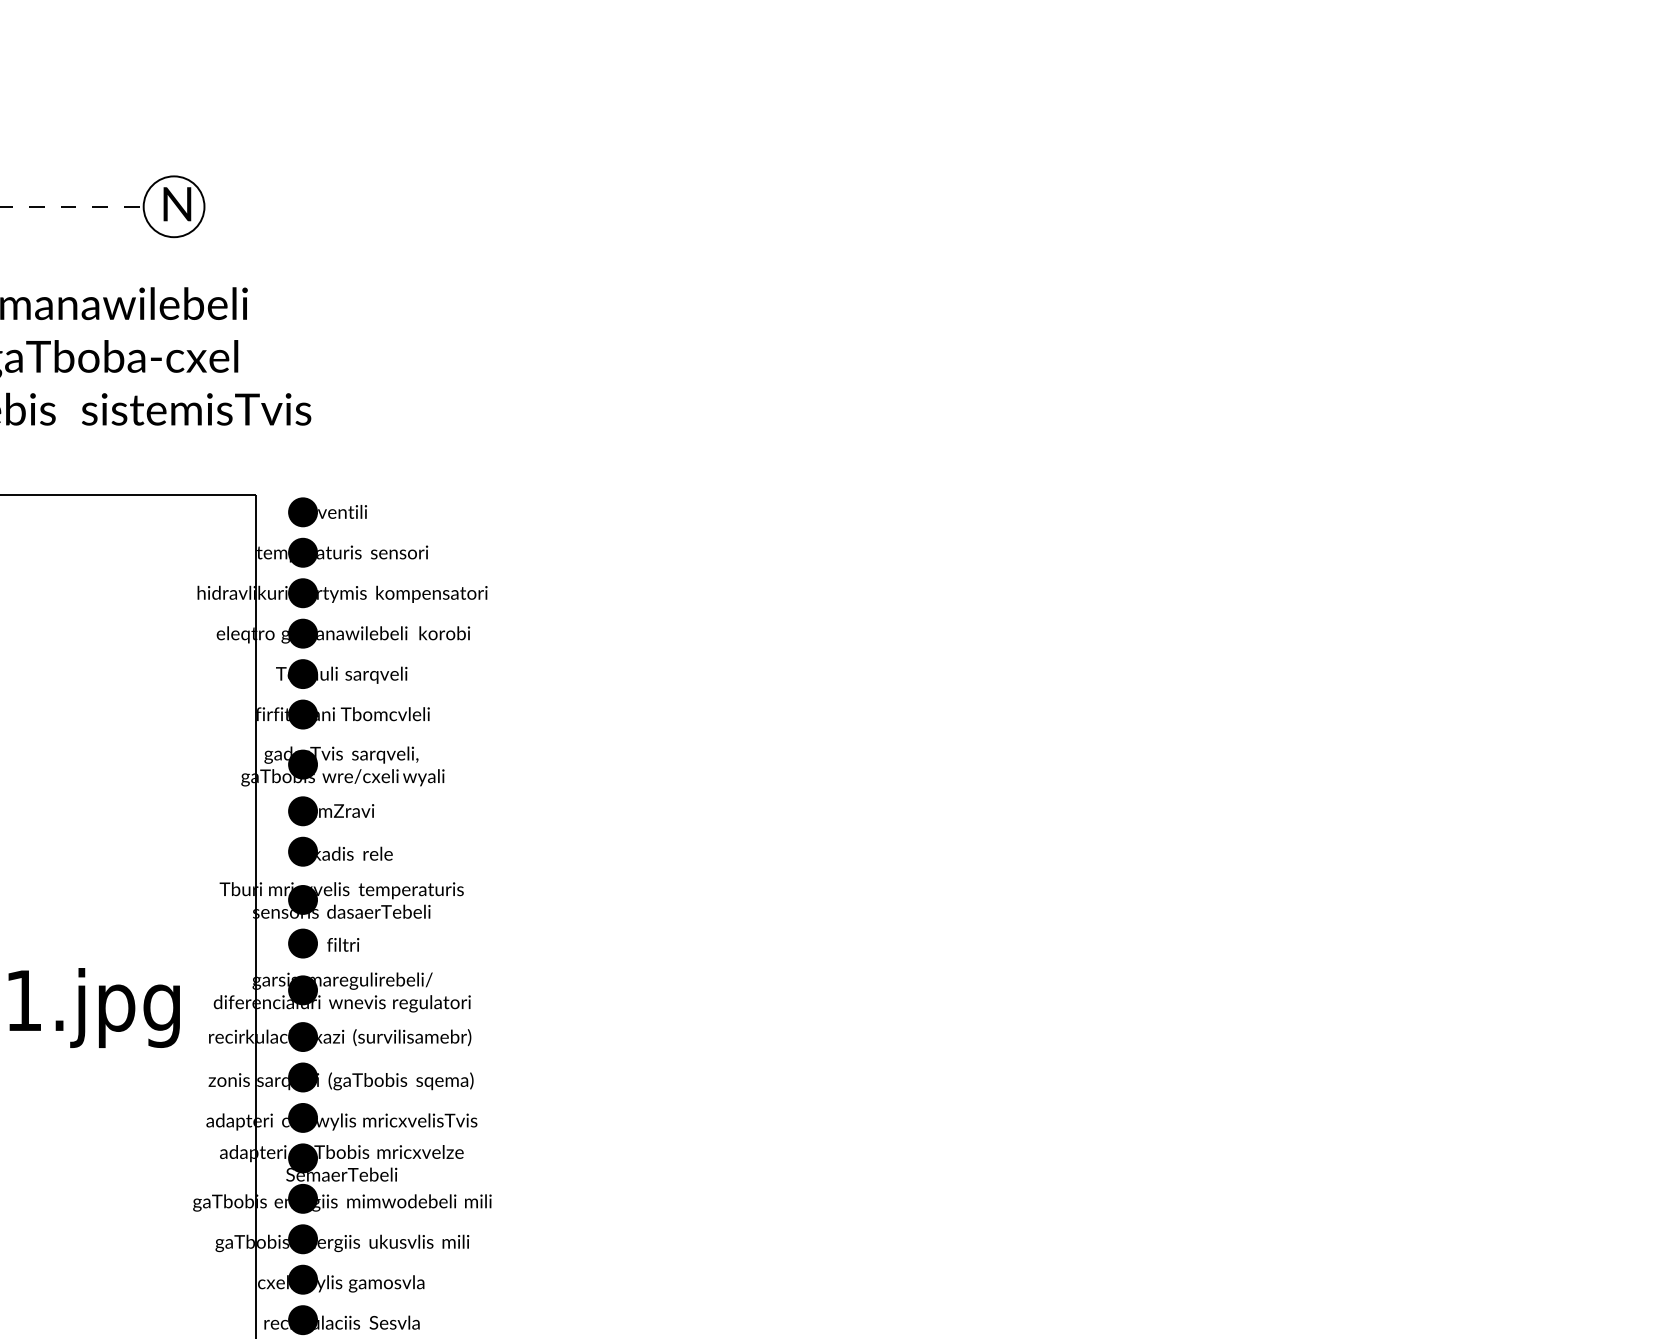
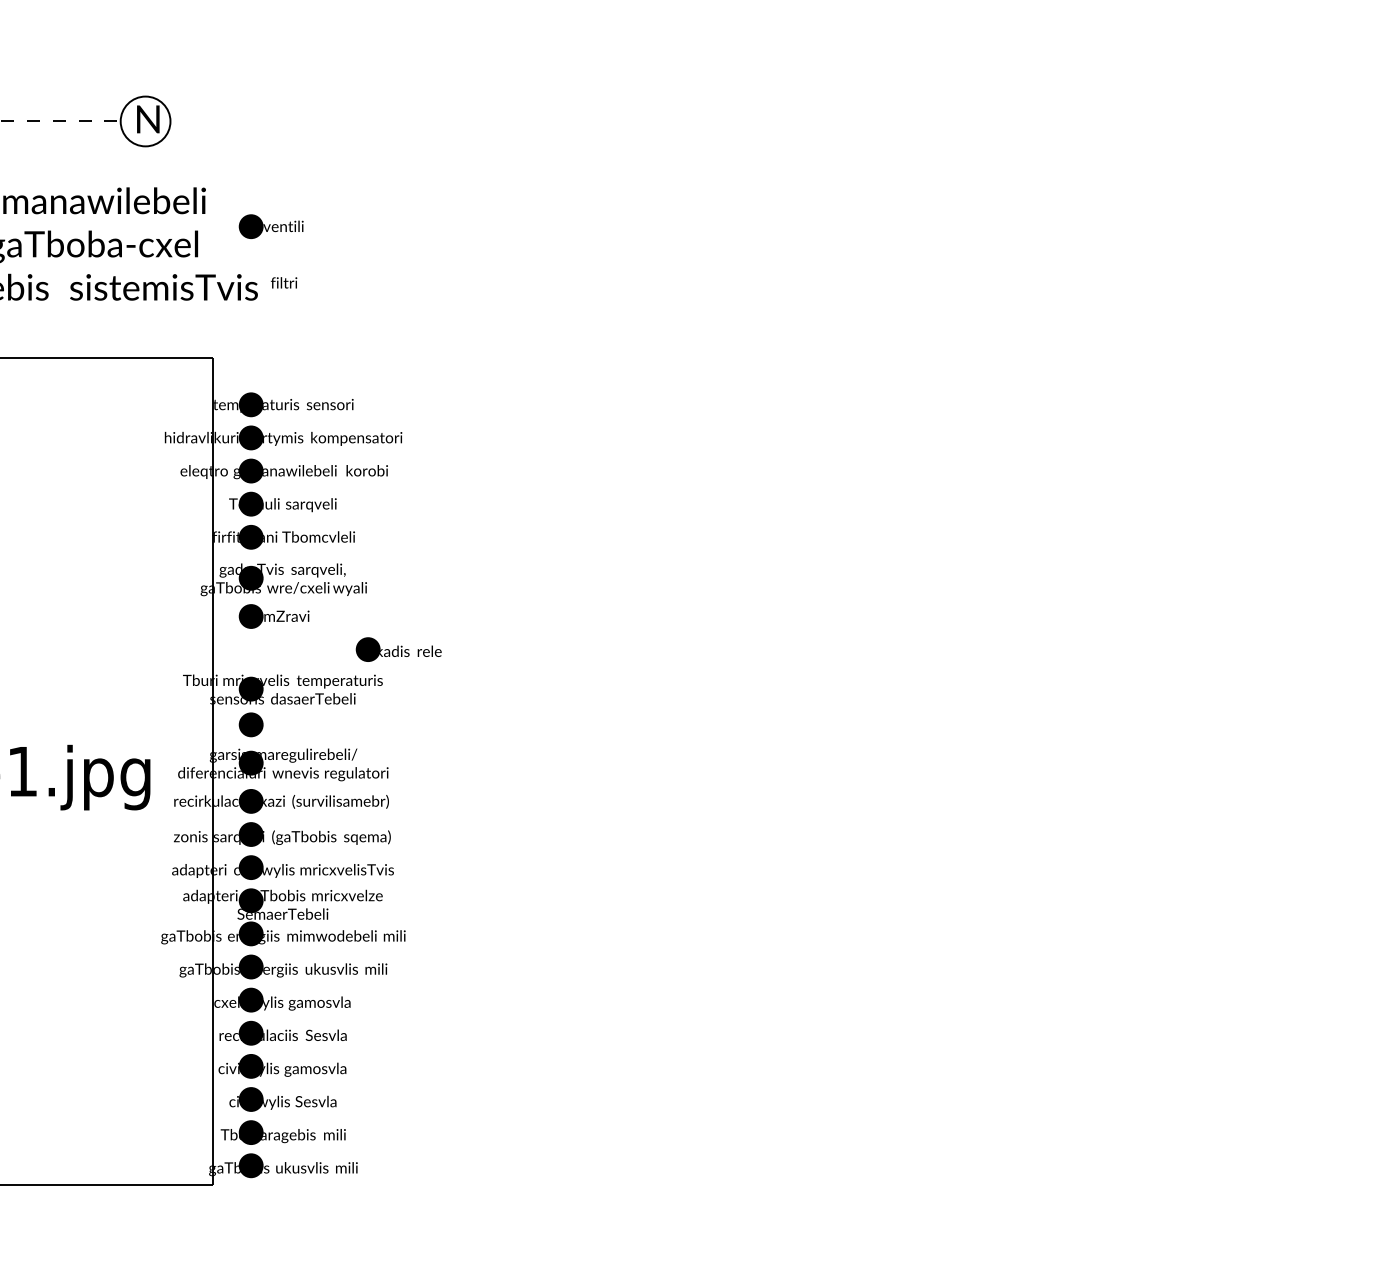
part: (326, 512) -> (270, 226), moved
part: (340, 851) -> (398, 649), moved
text: (343, 944) -> (284, 282), moved

